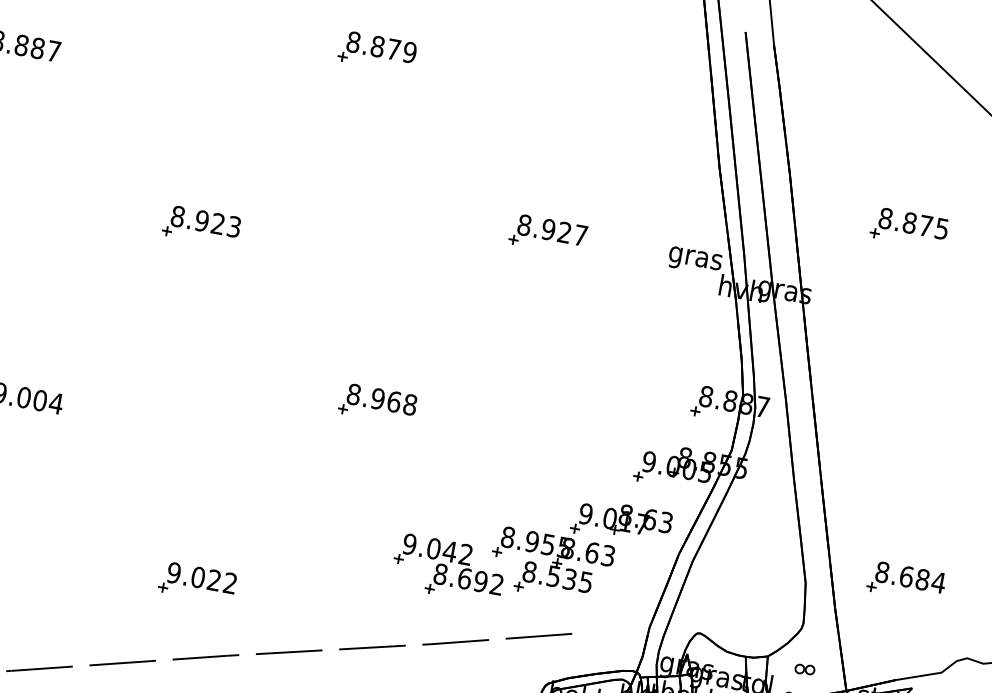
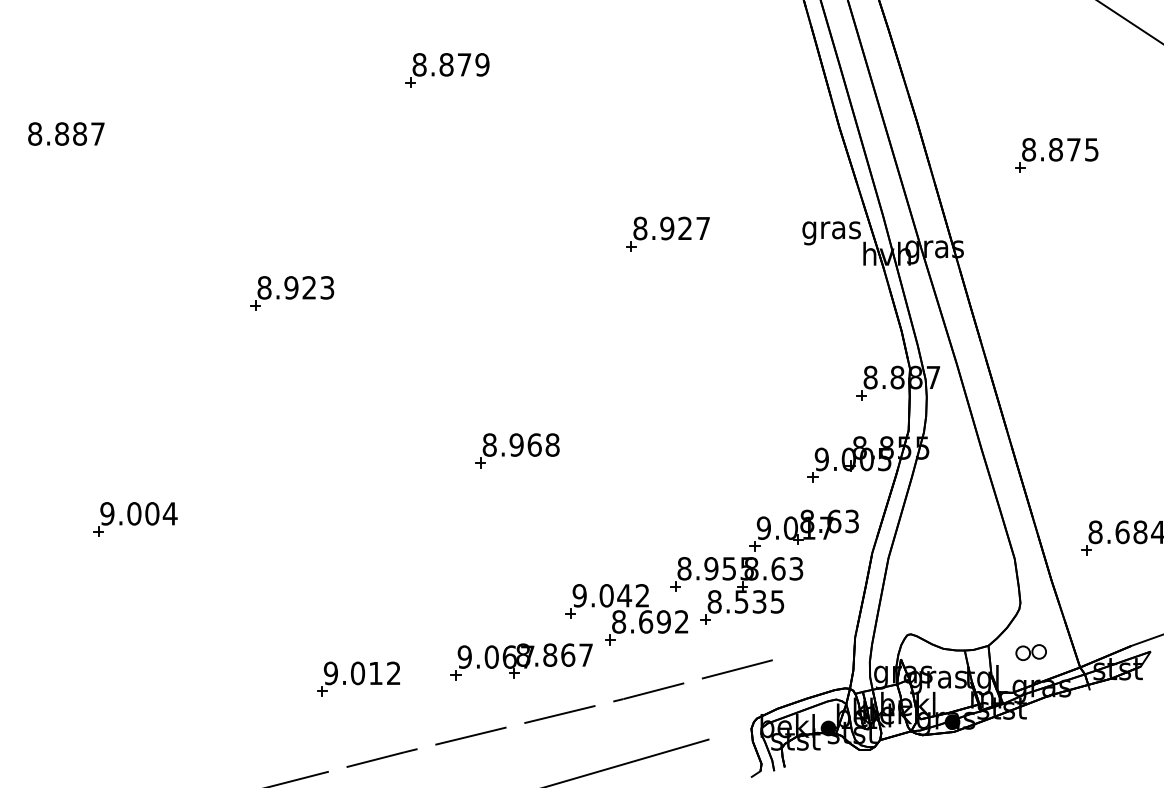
text: (214, 579) -> (375, 672), 9.022 -> 9.012
part: (346, 593) -> (521, 661), added
part: (804, 669) -> (1030, 652), size x1.43

